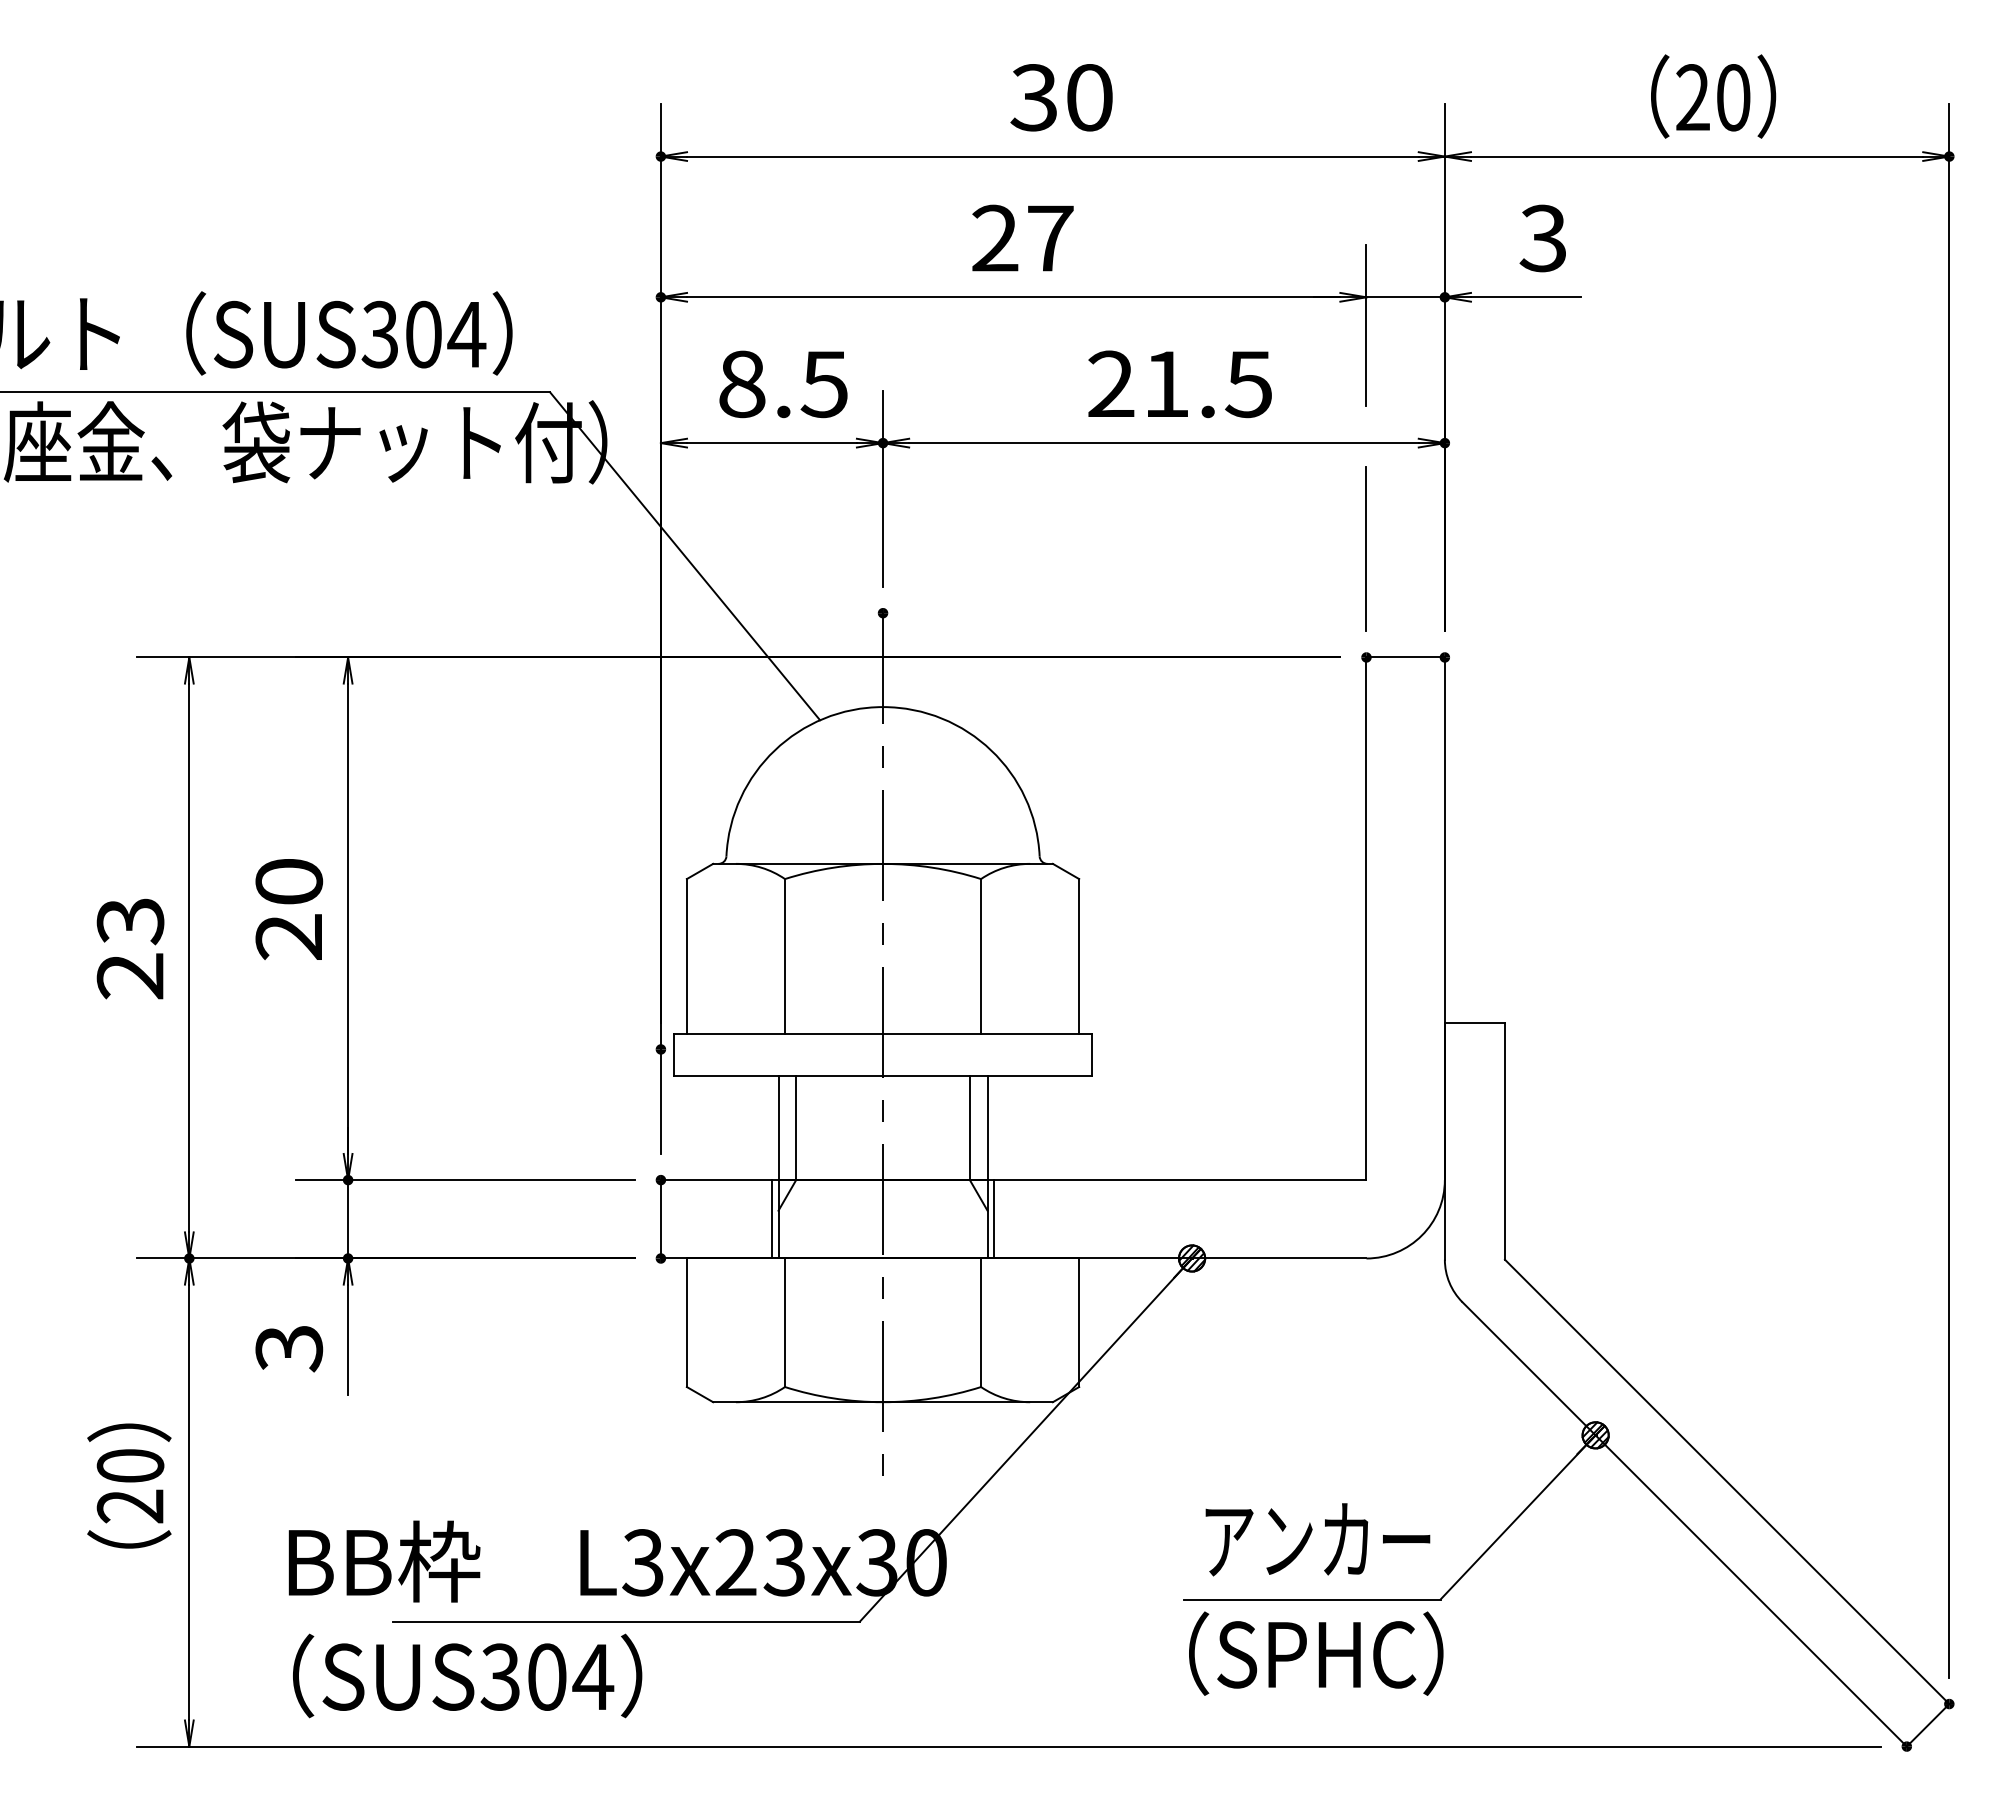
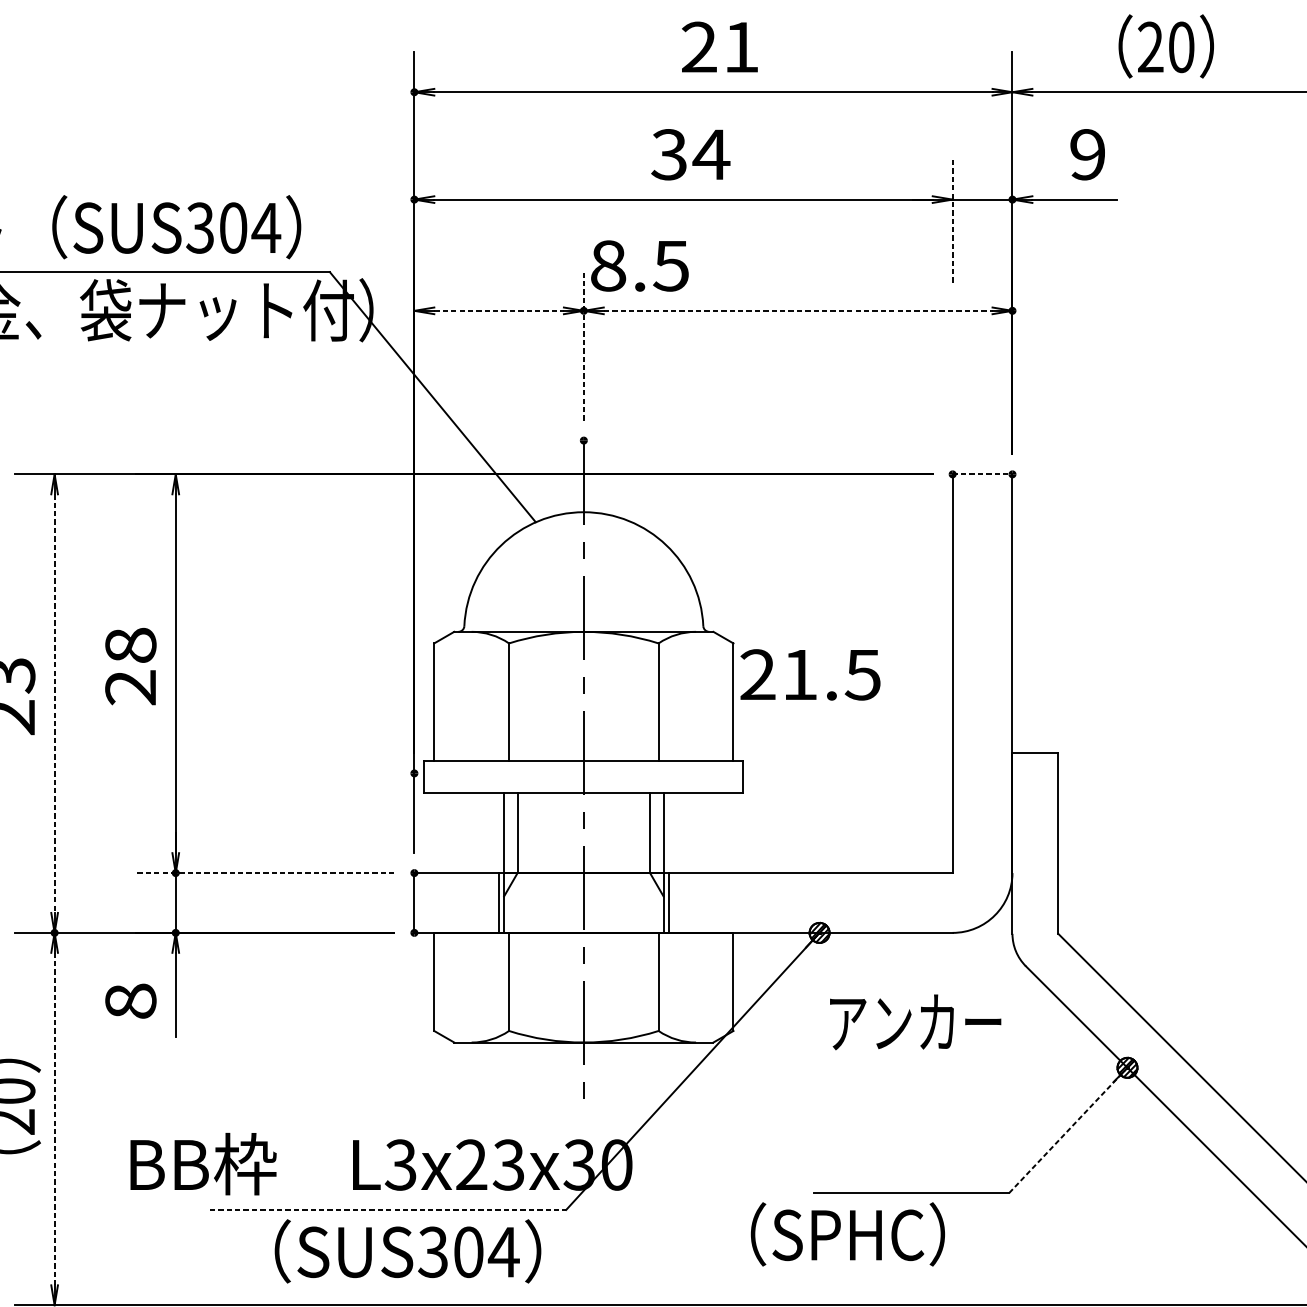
text: (1713, 96) -> (1166, 46), moved
text: (1061, 97) -> (719, 47), 30 -> 21
text: (1023, 238) -> (691, 154), 27 -> 34
text: (1542, 238) -> (1086, 154), 3 -> 9
line: (1366, 325) -> (952, 221), solid -> dashed
text: (783, 384) -> (639, 266), moved
text: (1179, 384) -> (810, 675), moved
line: (771, 443) -> (498, 311), solid -> dashed
line: (1163, 443) -> (797, 311), solid -> dashed
line: (883, 488) -> (584, 345), solid -> dashed
line: (1366, 549) -> (952, 392), removed
line: (1406, 657) -> (983, 474), solid -> dashed
text: (288, 881) -> (130, 645), 20 -> 28
line: (189, 958) -> (54, 704), solid -> dashed
line: (464, 1180) -> (264, 873), solid -> dashed
text: (289, 1348) -> (131, 1001), 3 -> 8
line: (189, 1502) -> (54, 1119), solid -> dashed
line: (1516, 1518) -> (1067, 1131), solid -> dashed
text: (1317, 1539) -> (915, 1022), moved
line: (626, 1621) -> (388, 1209), solid -> dashed
text: (1316, 1653) -> (848, 1234), moved
text: (467, 1675) -> (407, 1251), moved

